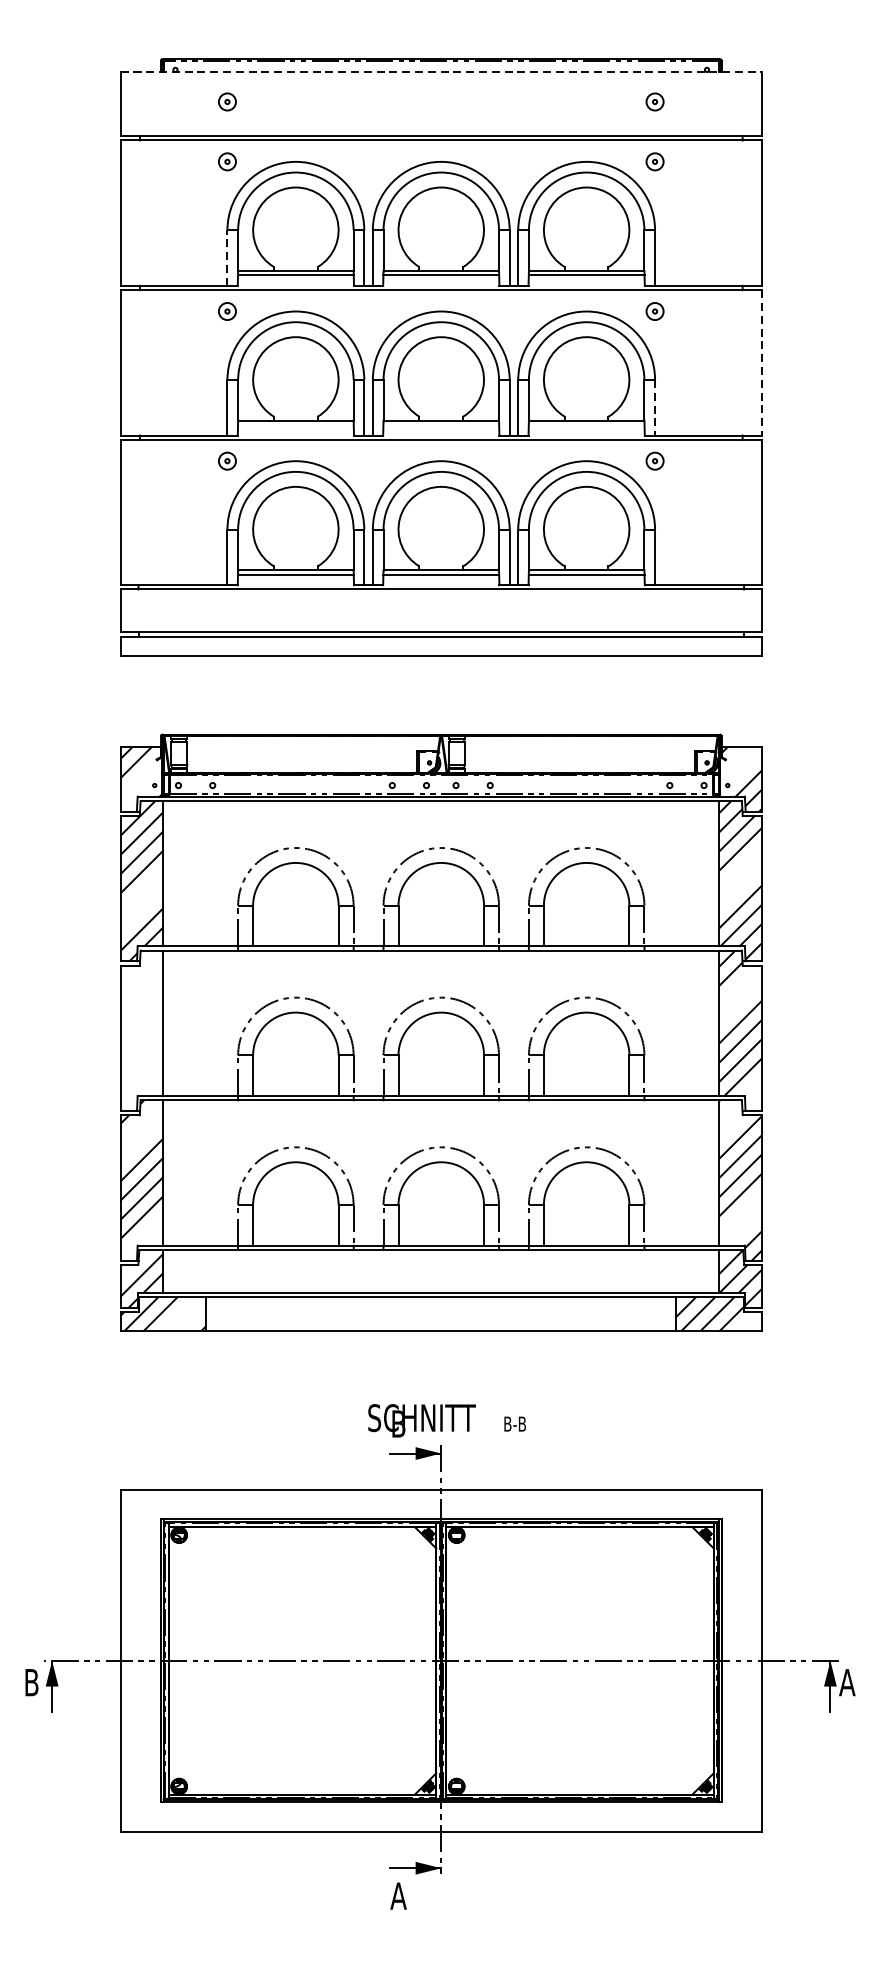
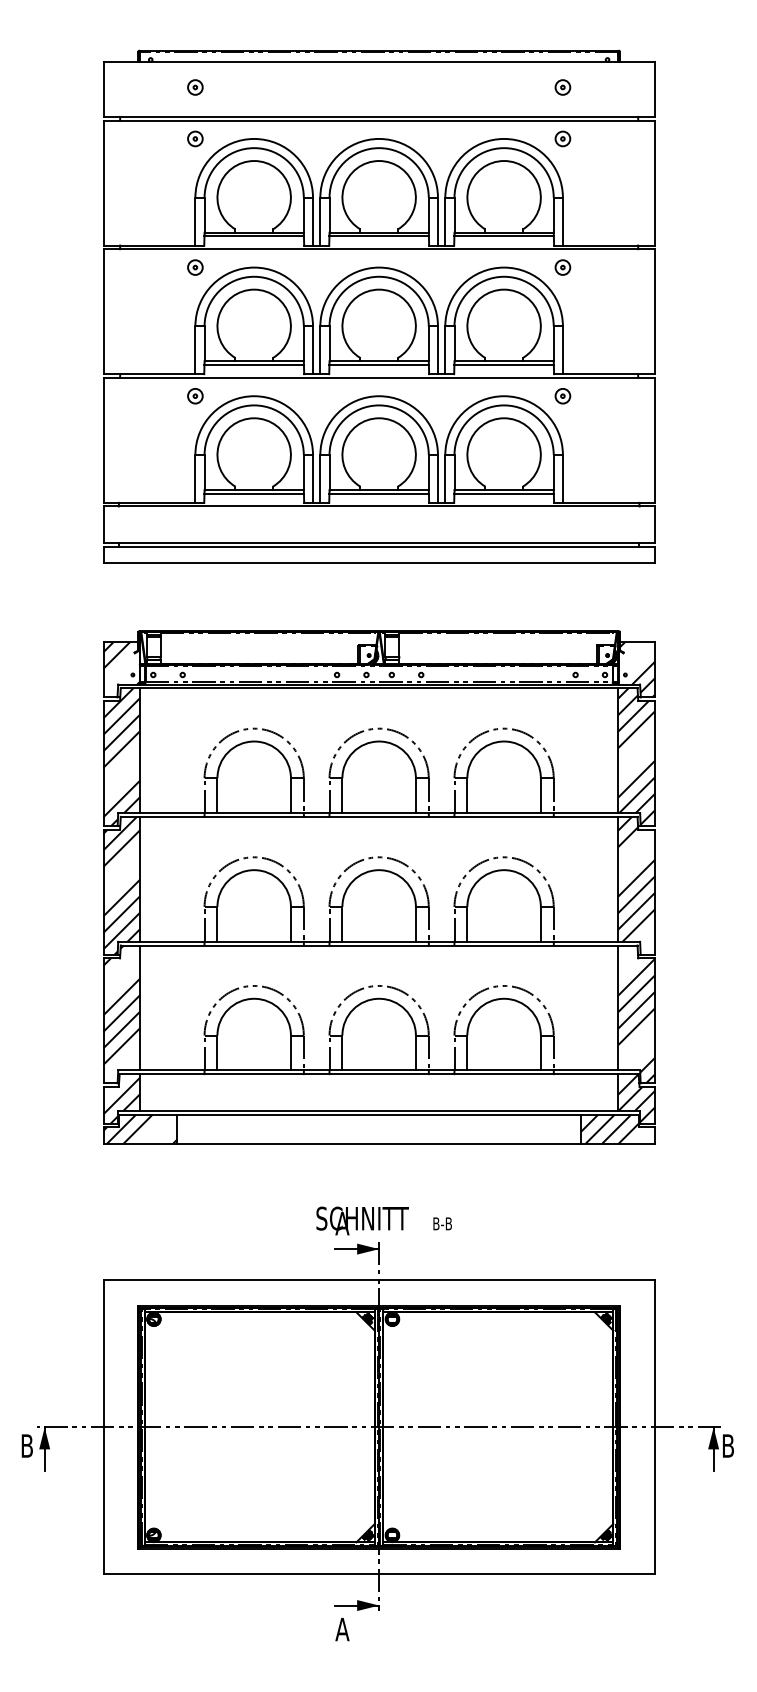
line: (441, 71) -> (379, 61), dashed -> solid
line: (227, 257) -> (195, 221), dashed -> solid
line: (761, 363) -> (654, 312), dashed -> solid
line: (654, 407) -> (562, 350), dashed -> solid
line: (295, 424) -> (253, 364), added
line: (440, 424) -> (378, 364), added
line: (585, 424) -> (503, 364), added
hatch: (141, 1030) -> (121, 885), added
text: (398, 1423) -> (342, 1223), B -> A
text: (847, 1682) -> (728, 1445), A -> B

